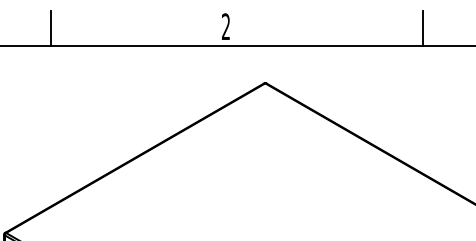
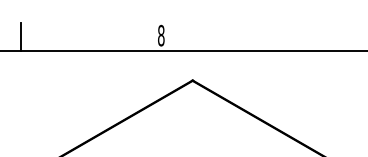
text: (225, 26) -> (160, 35), 2 -> 8
line: (422, 28) -> (318, 37), removed

